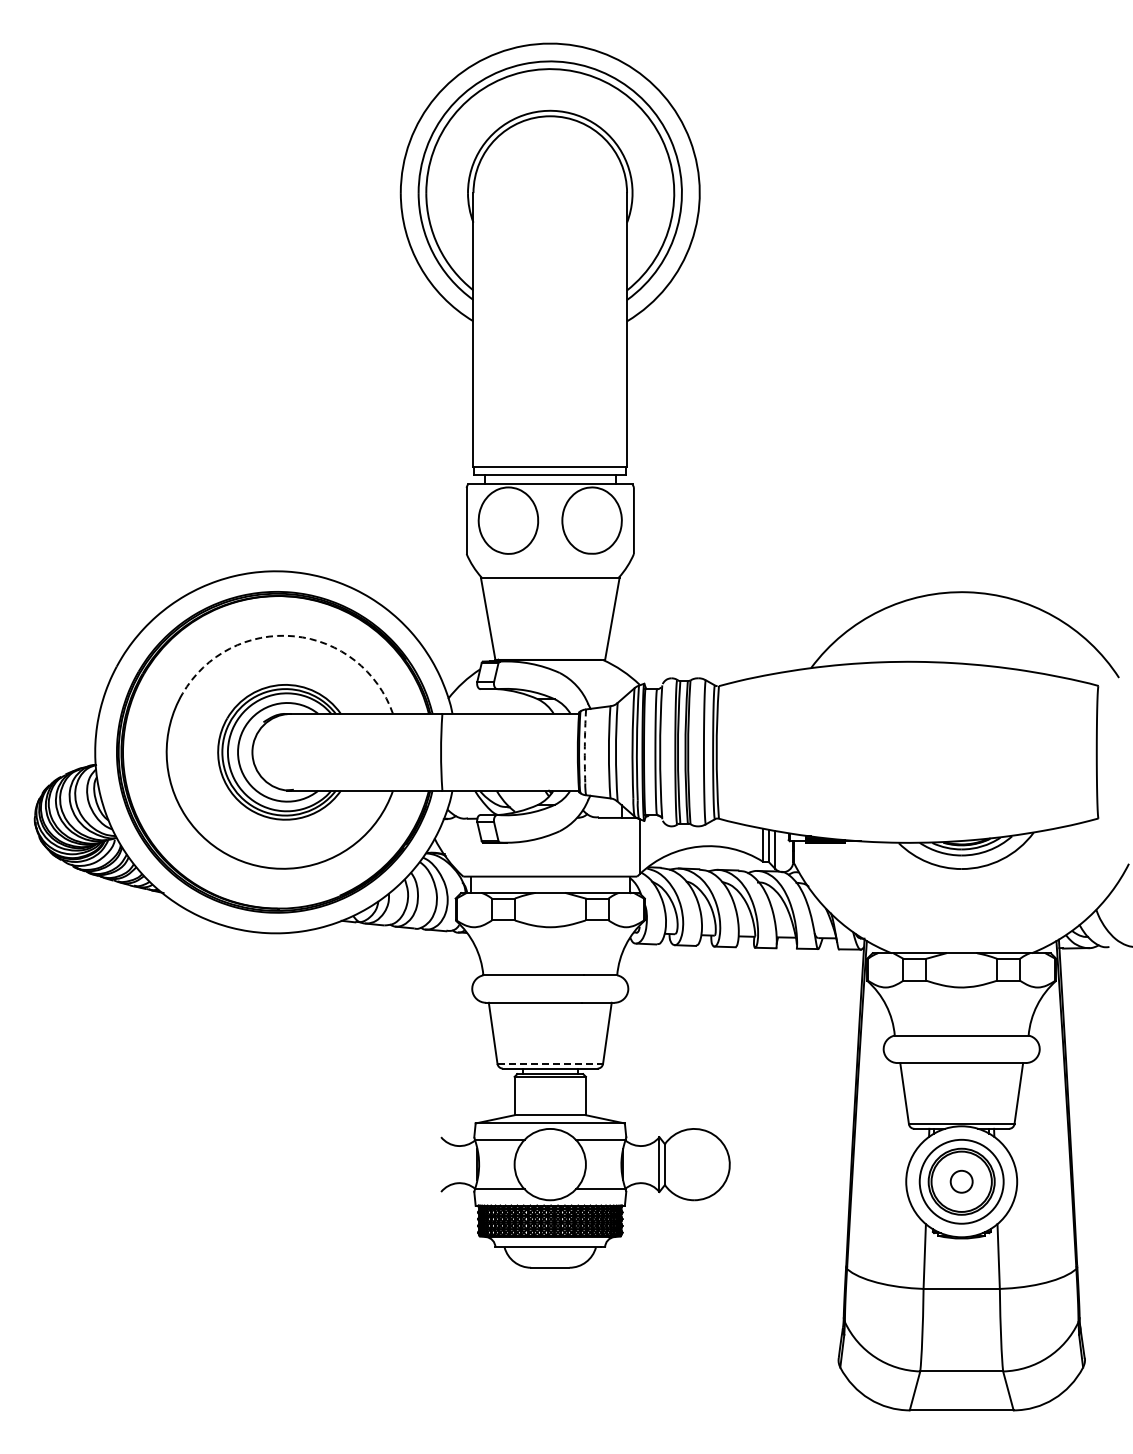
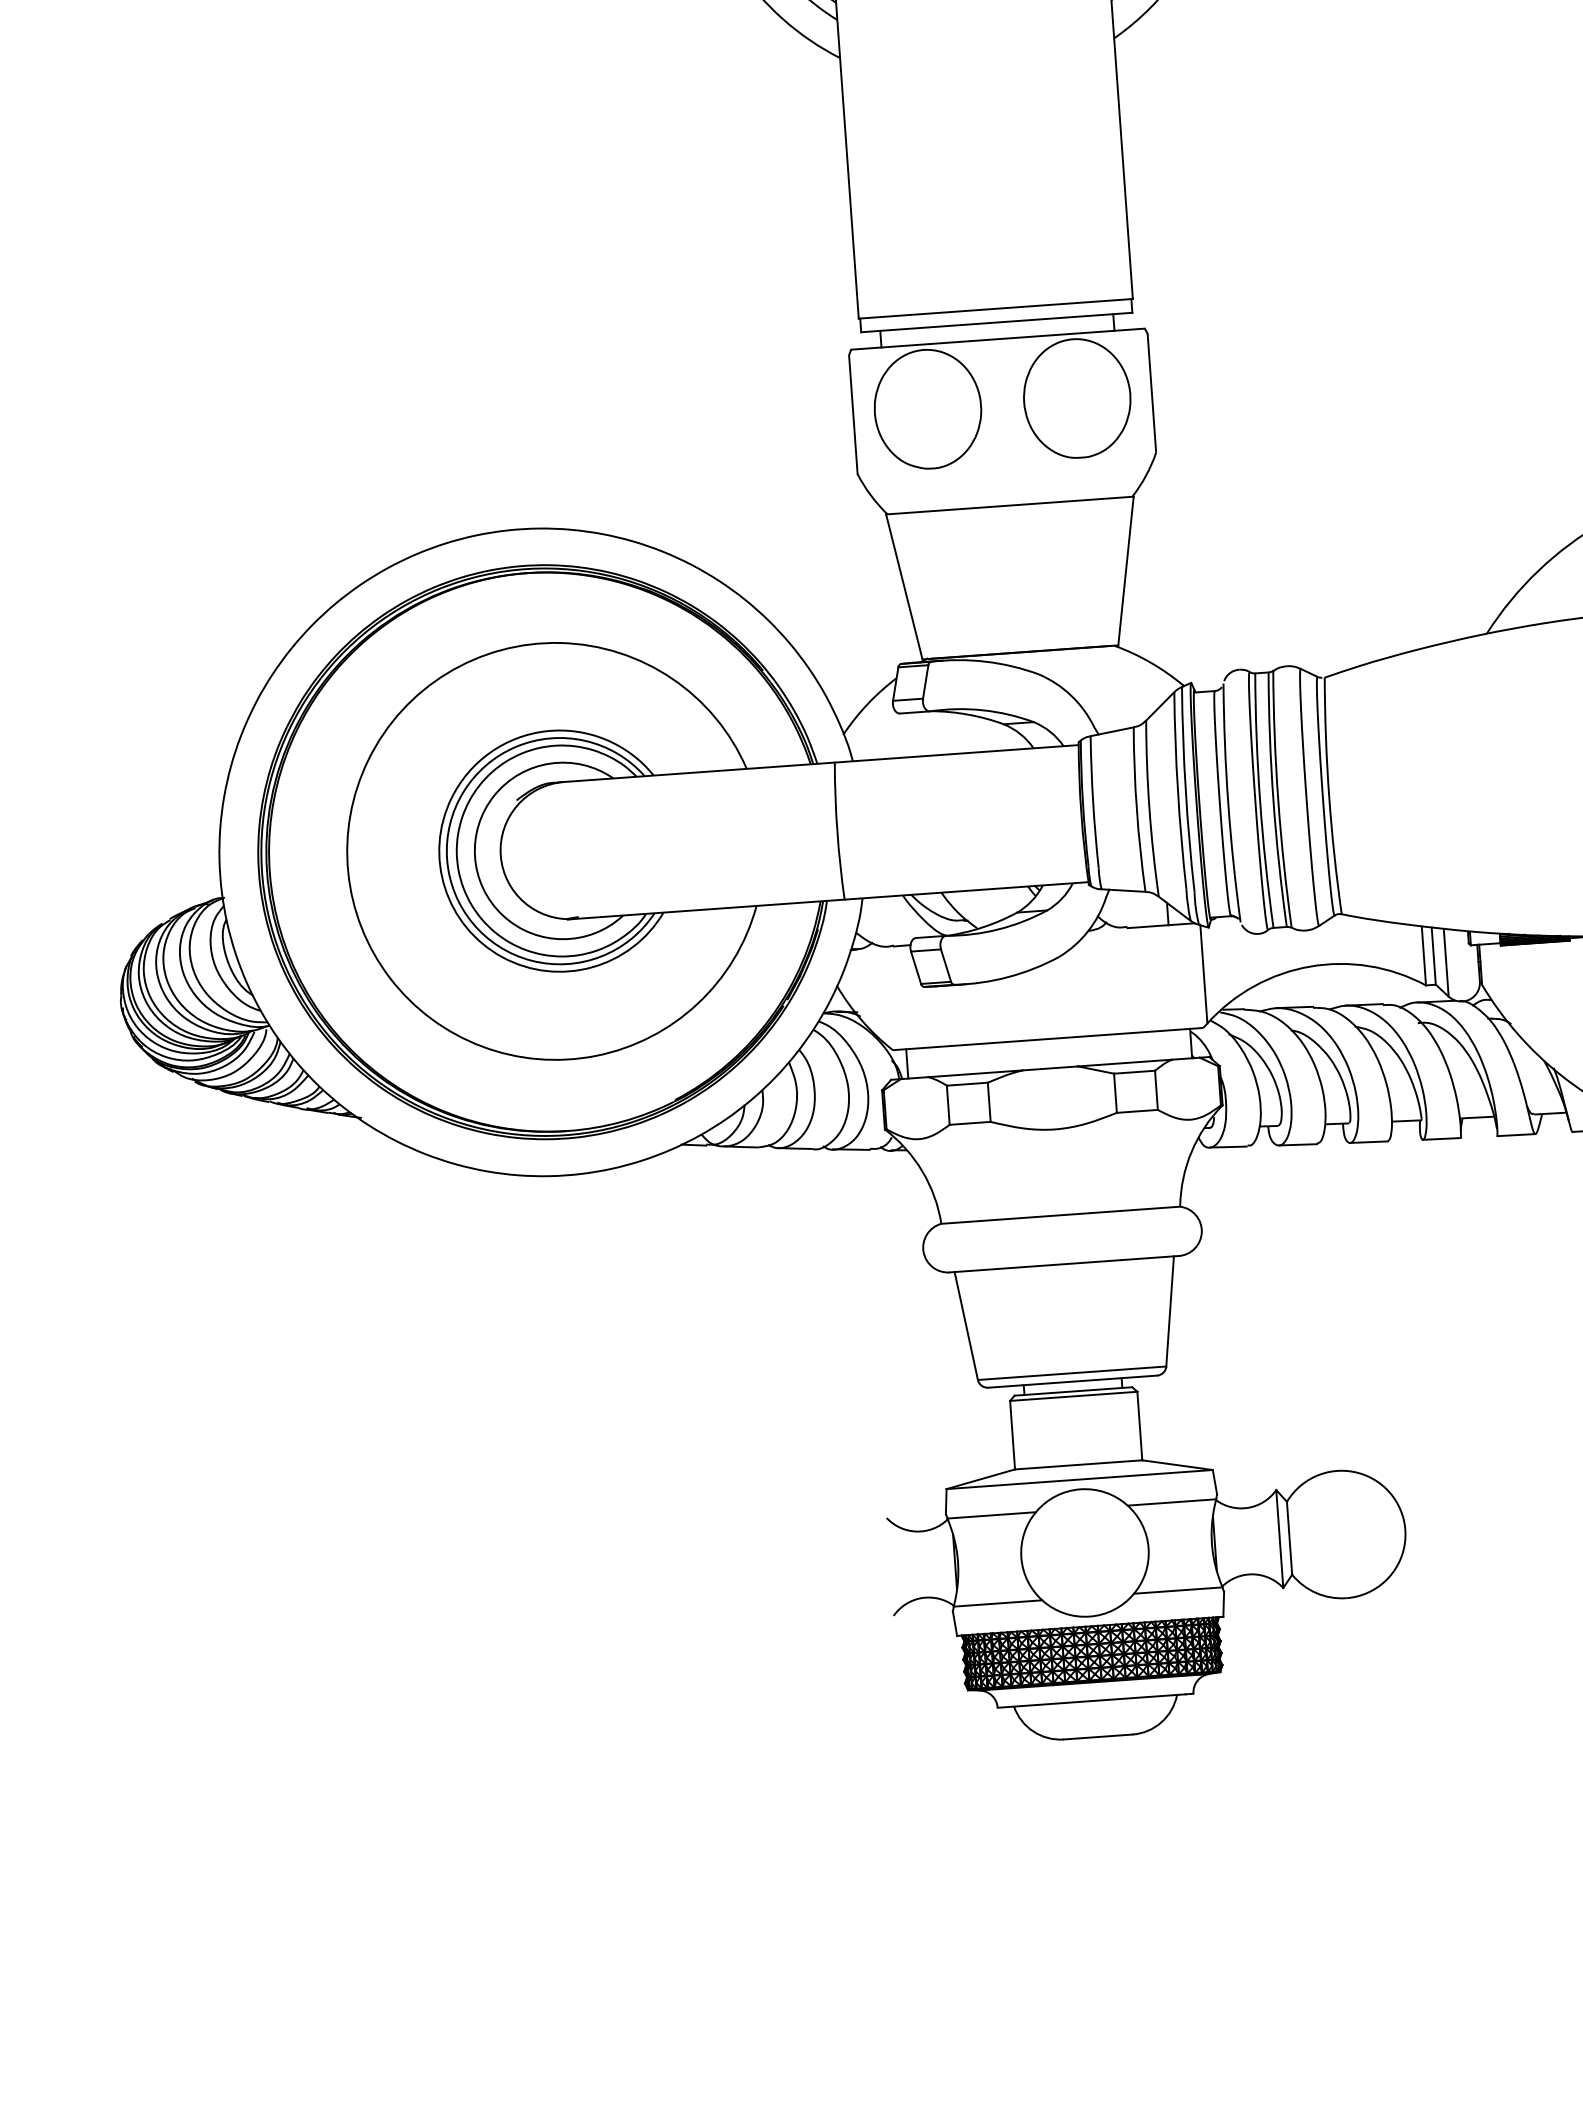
arc: (294, 636) -> (561, 643), dashed -> solid
arc: (584, 746) -> (1092, 802), dashed -> solid
line: (550, 1063) -> (1072, 1372), dashed -> solid

